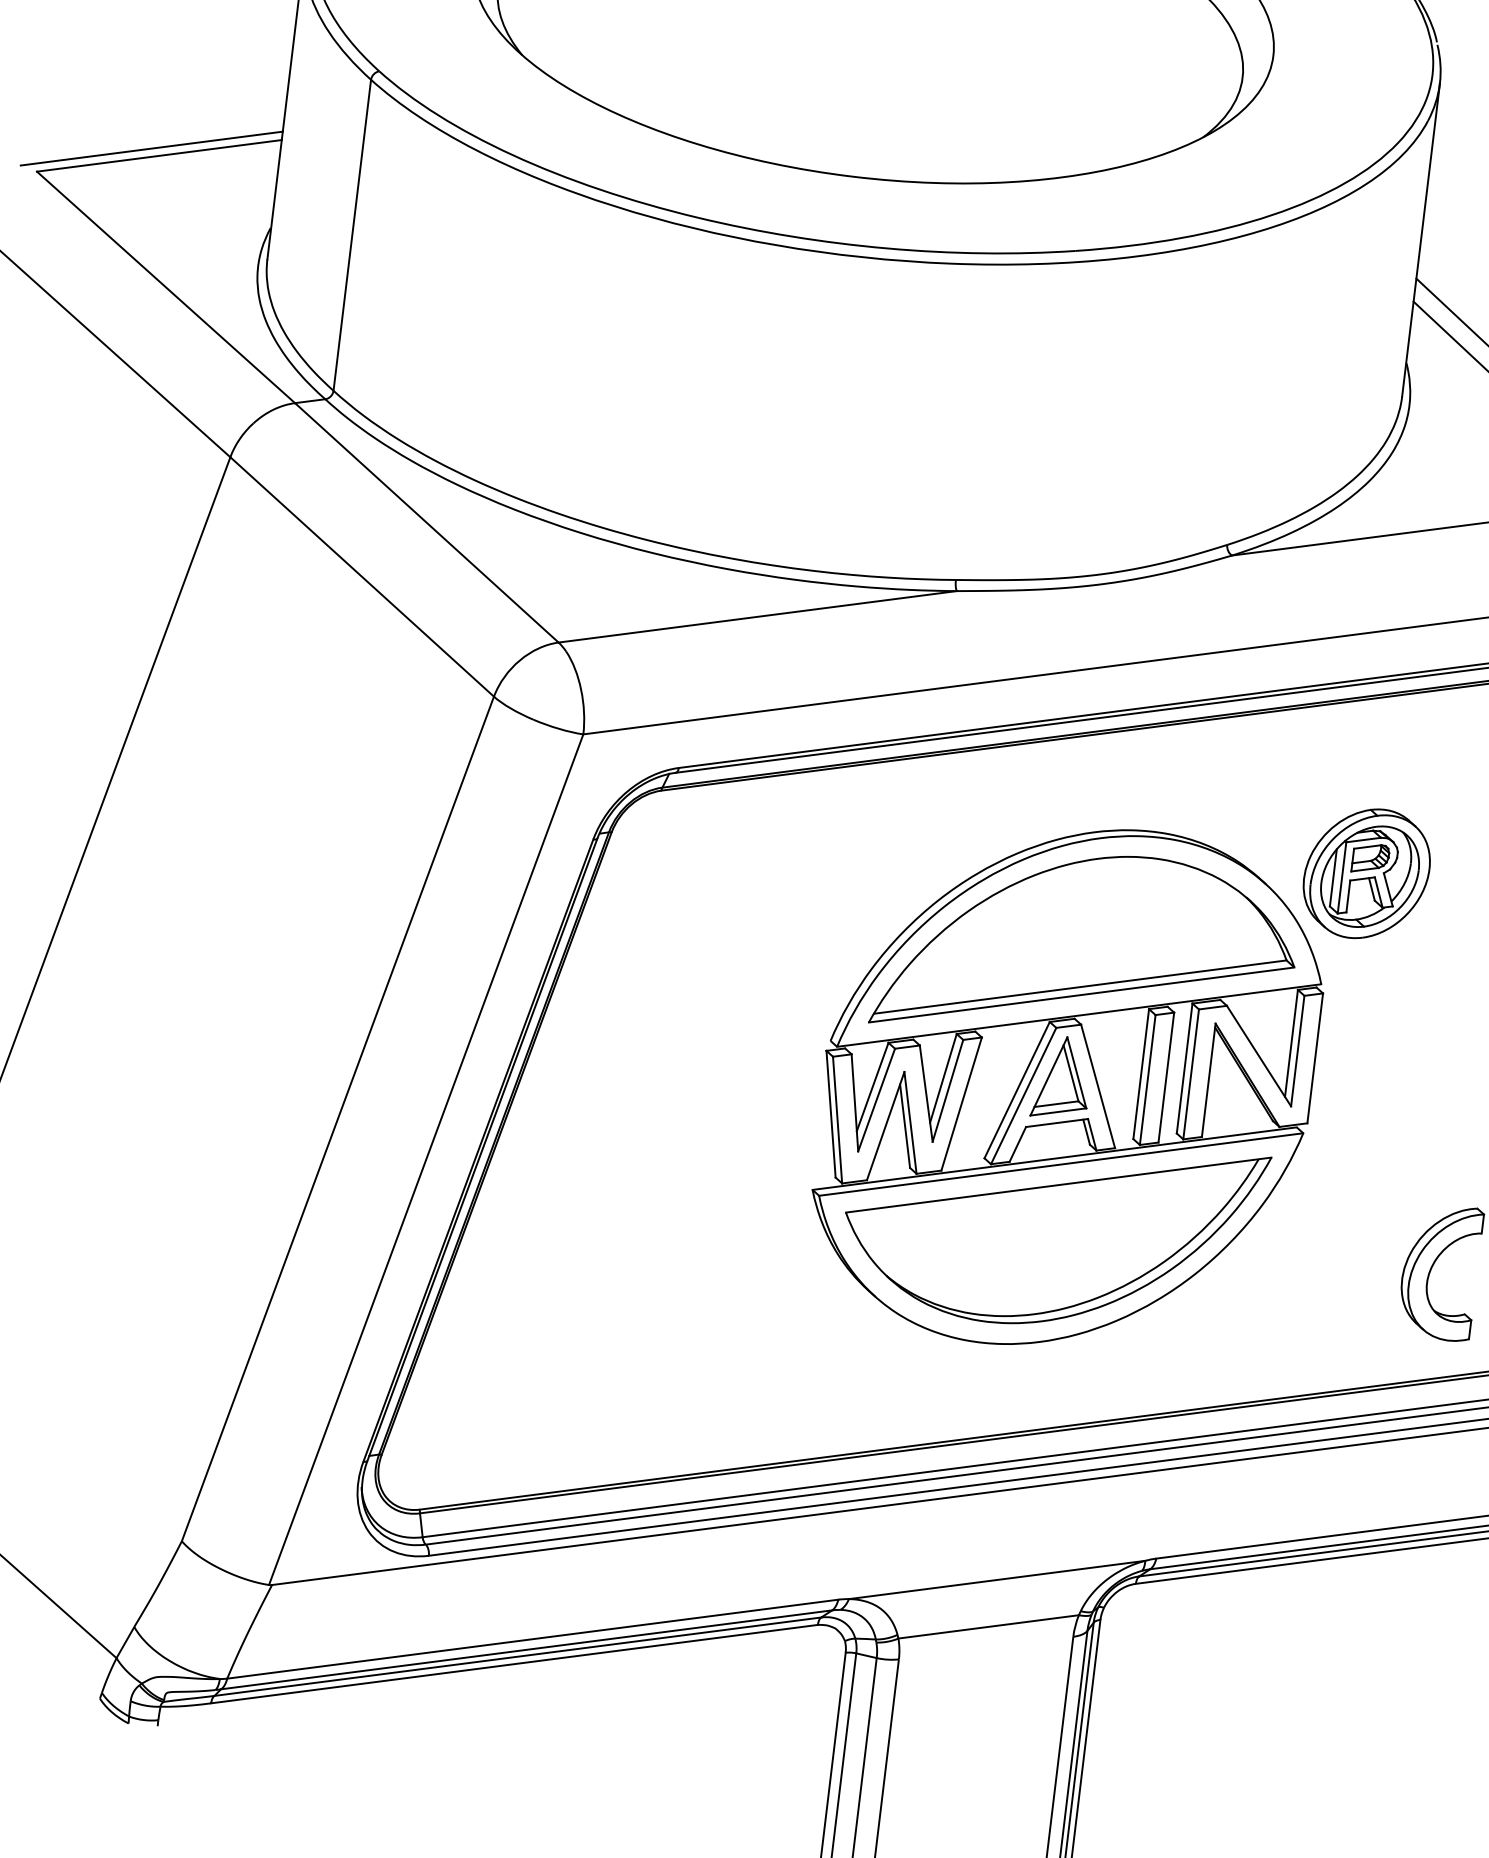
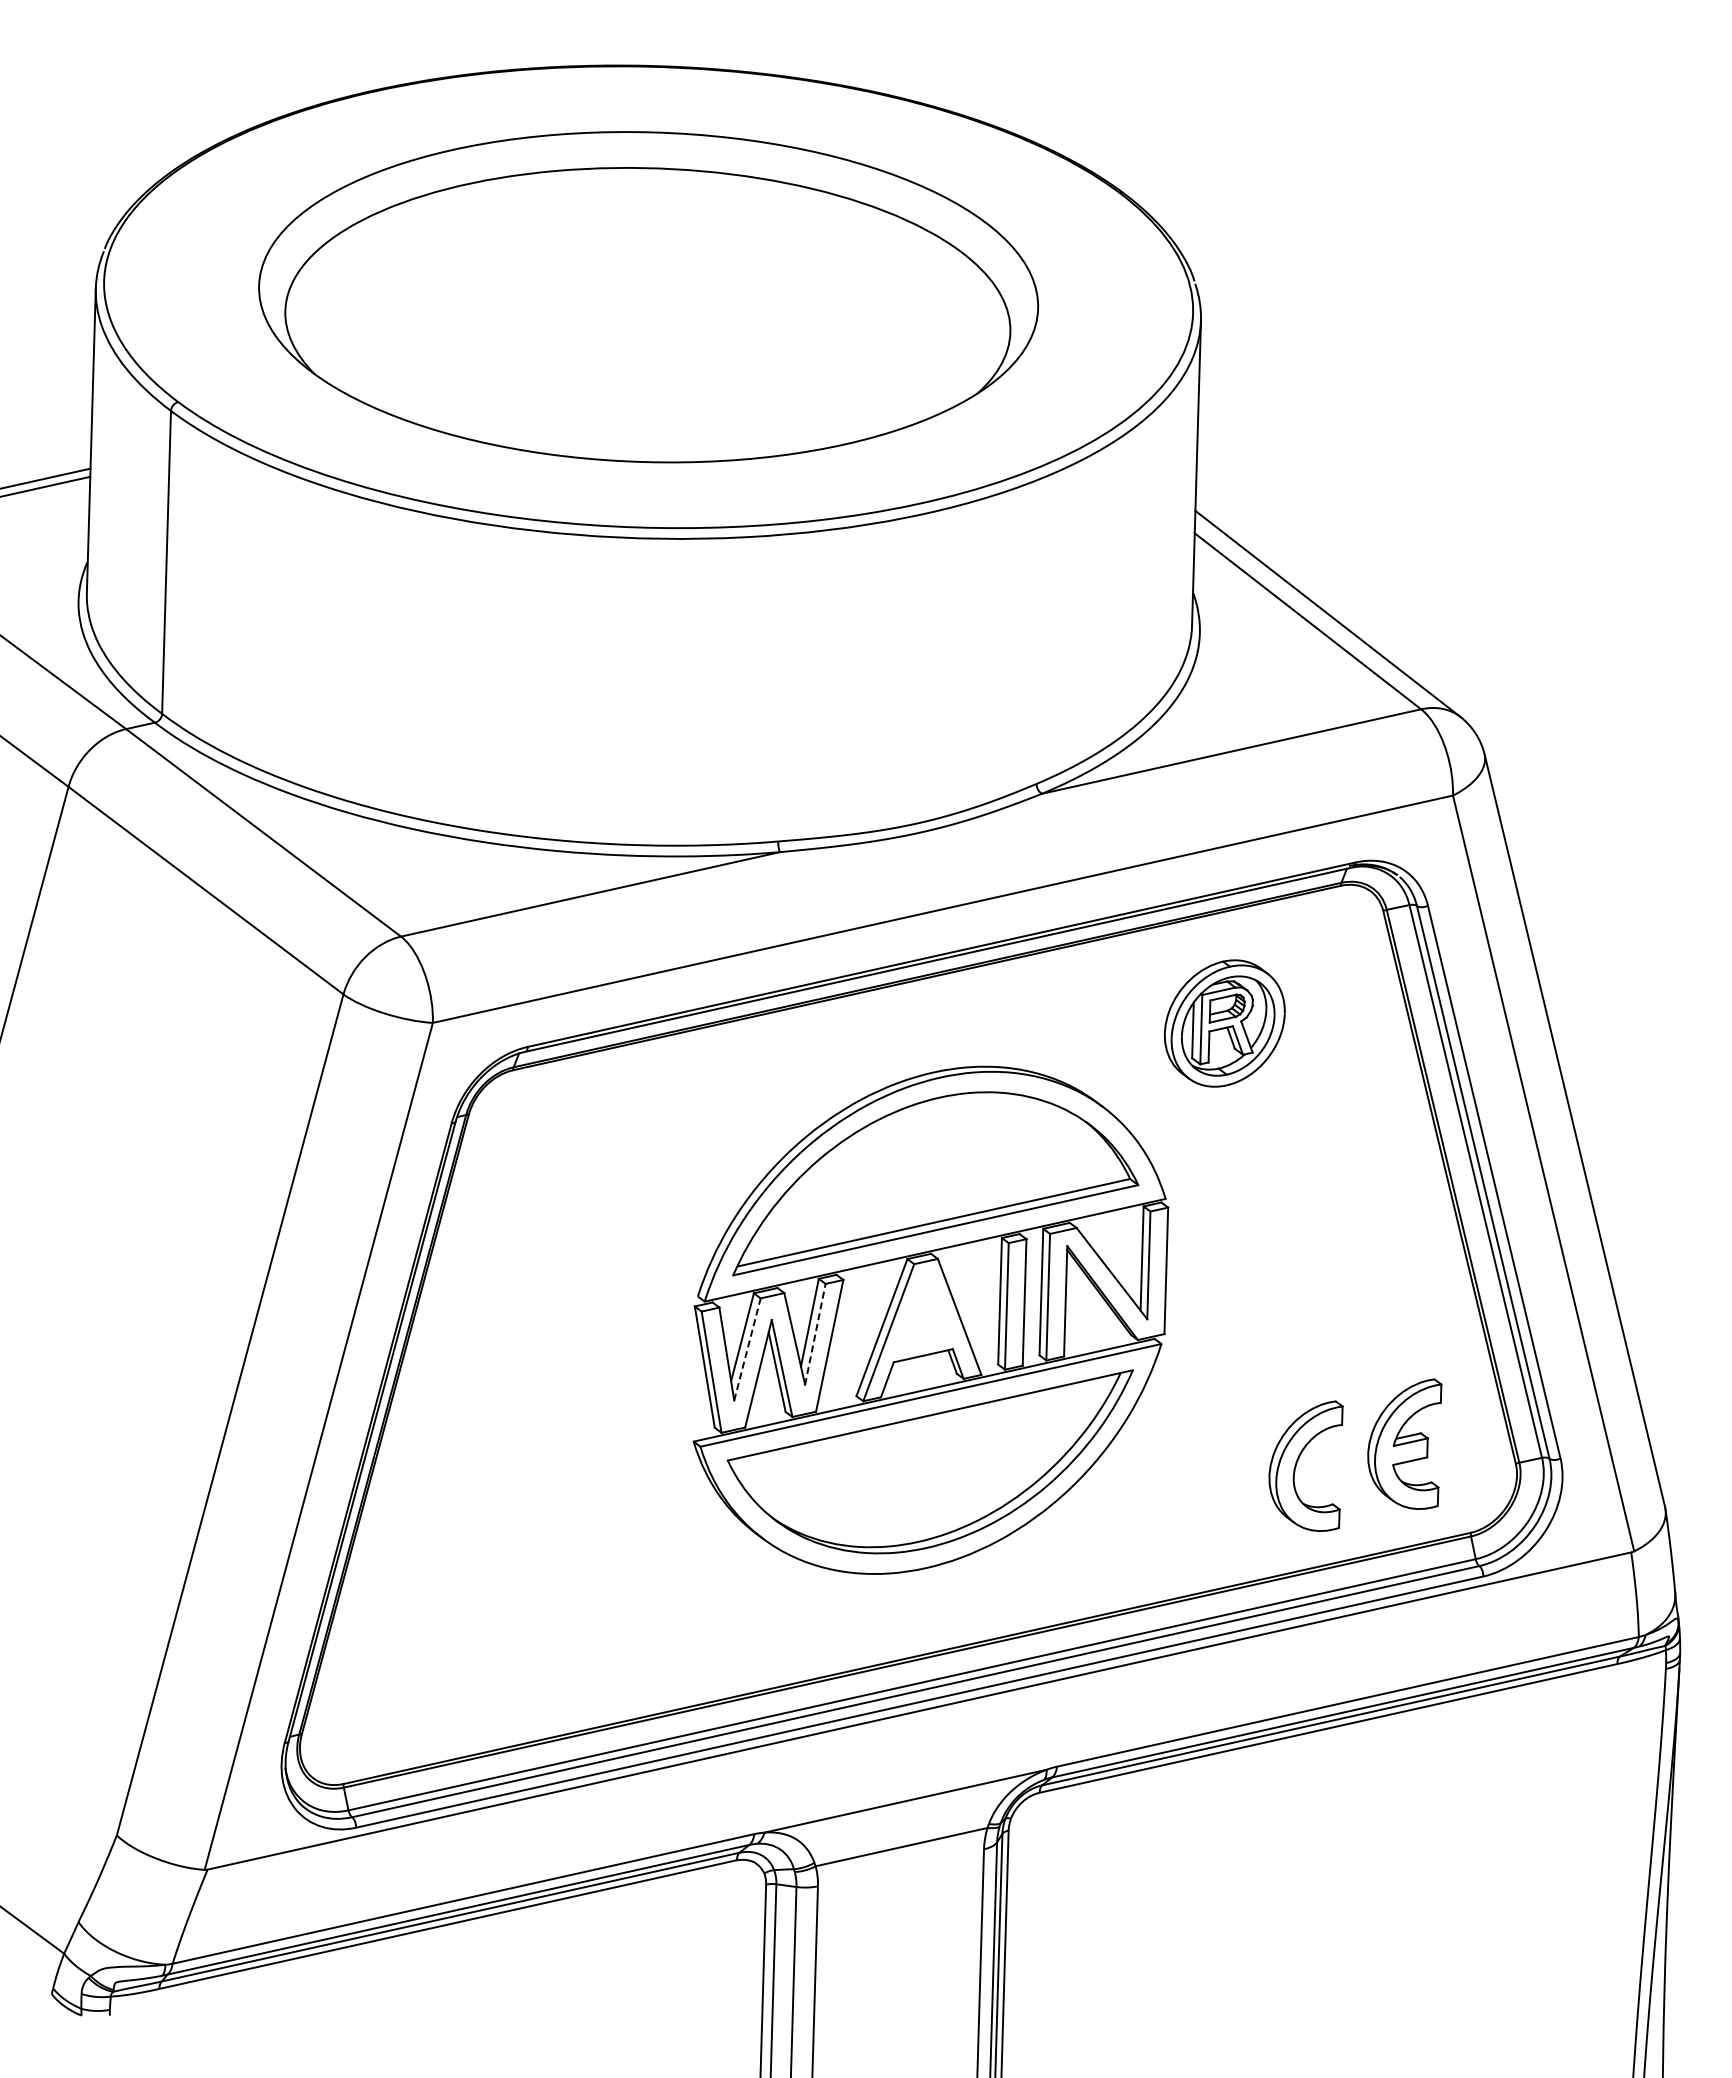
part: (1366, 873) -> (1224, 1023), moved
part: (1061, 1077) -> (923, 1311), removed
line: (948, 1089) -> (815, 1333), solid -> dashed
line: (876, 1100) -> (747, 1349), solid -> dashed

